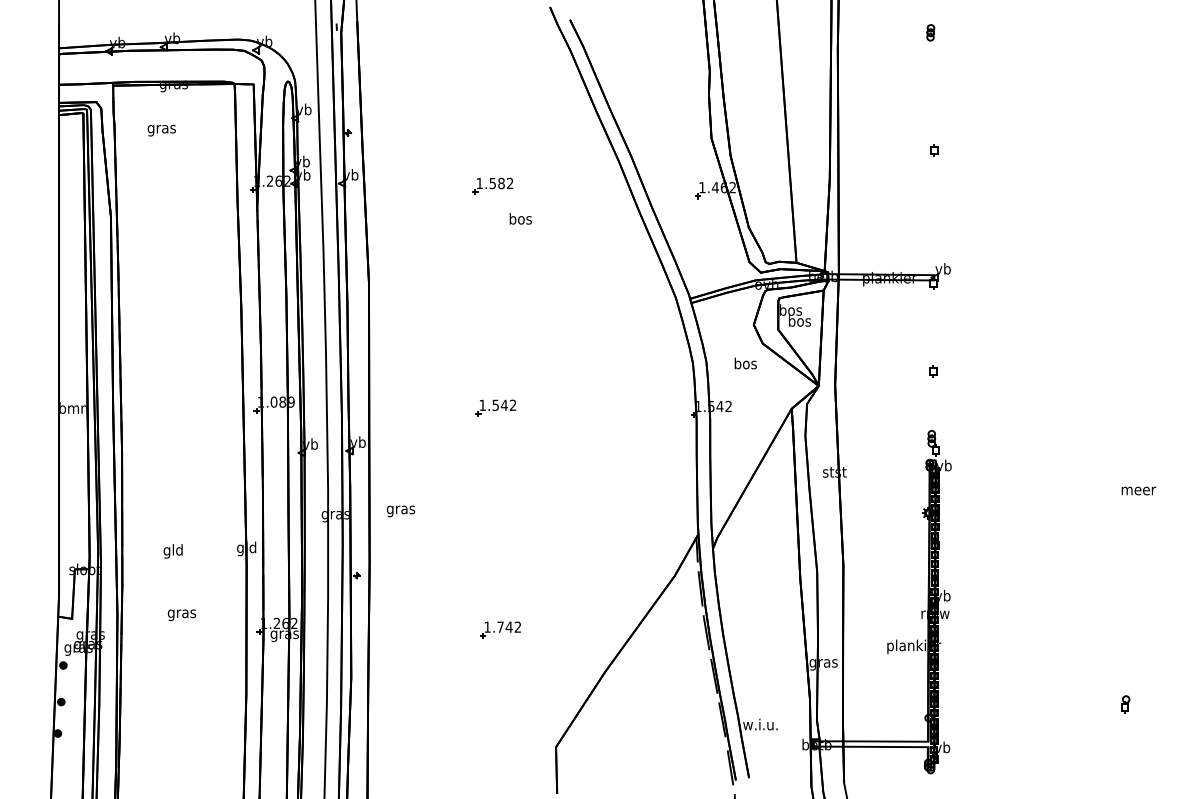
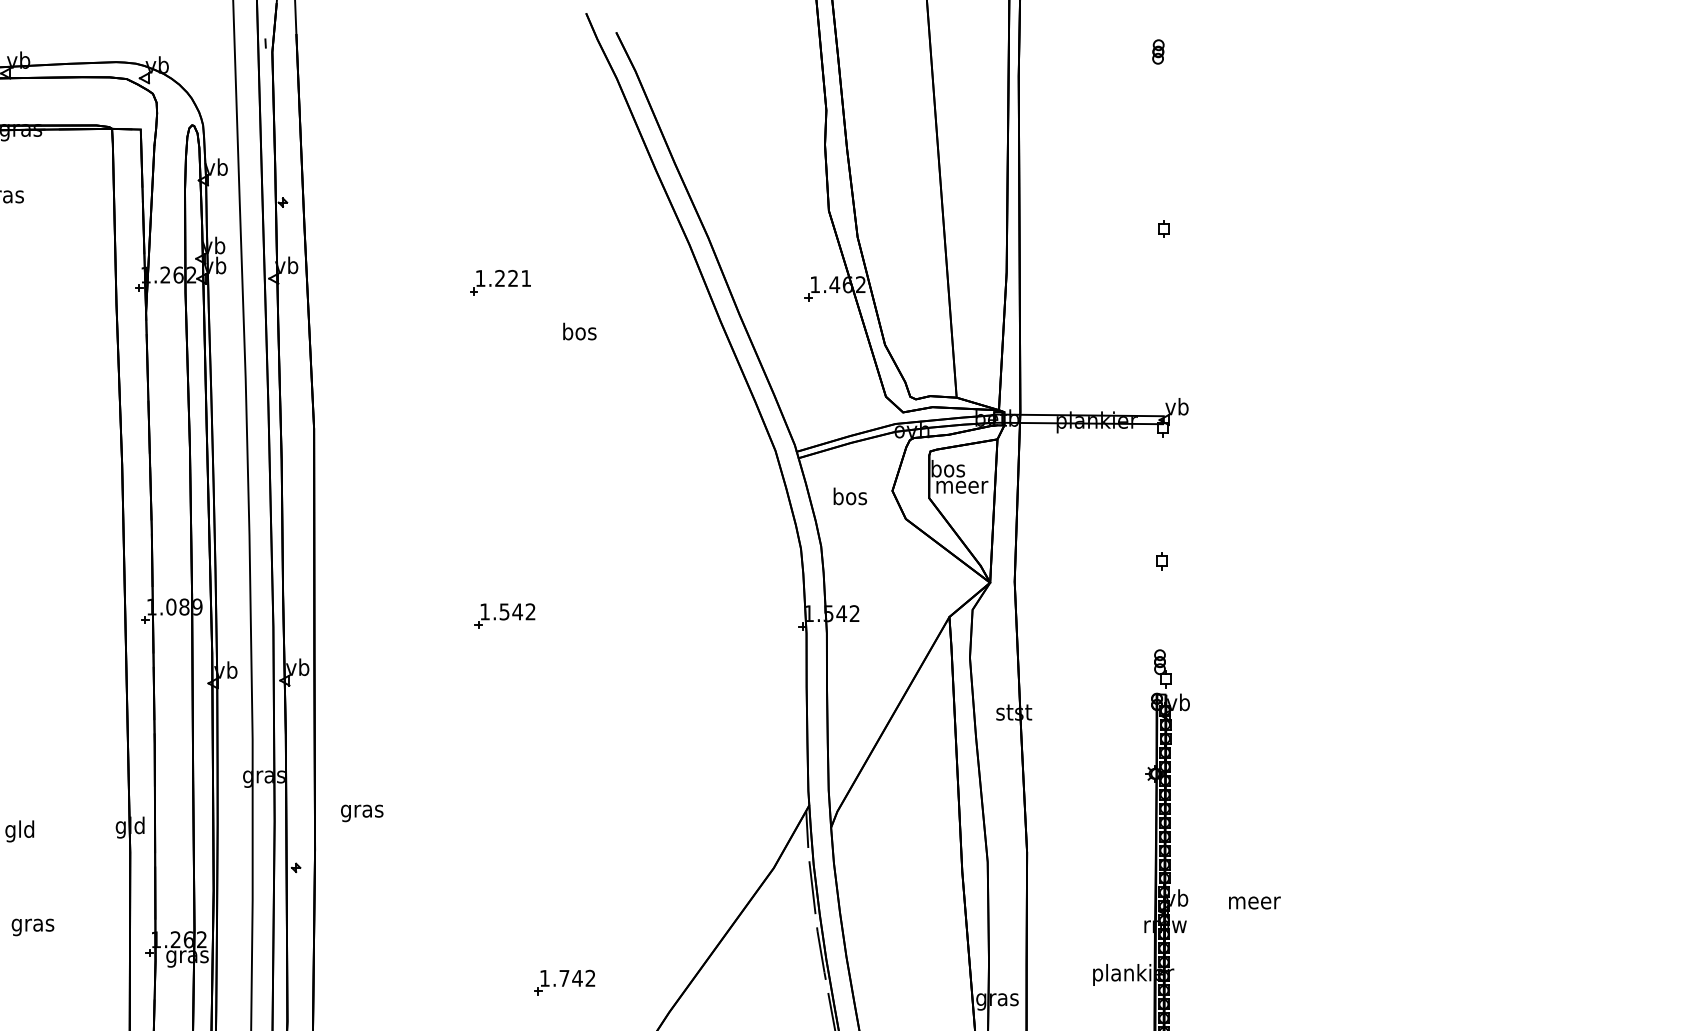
text: (501, 183) -> (513, 278), 1.582 -> 1.221
text: (520, 218) -> (579, 331), moved
text: (800, 320) -> (962, 484), bos -> meer
text: (745, 363) -> (849, 496), moved
text: (1138, 490) -> (1254, 902), moved
text: (401, 511) -> (362, 813), moved
part: (500, 629) -> (564, 981), moved

